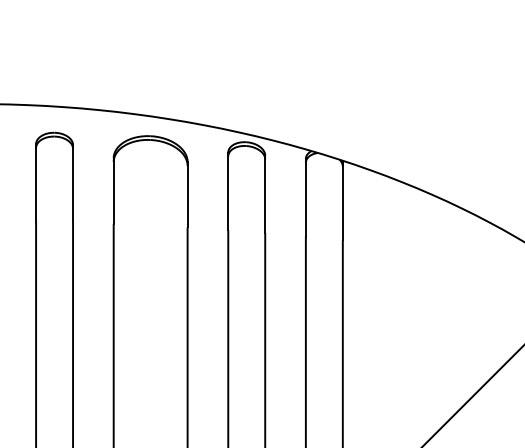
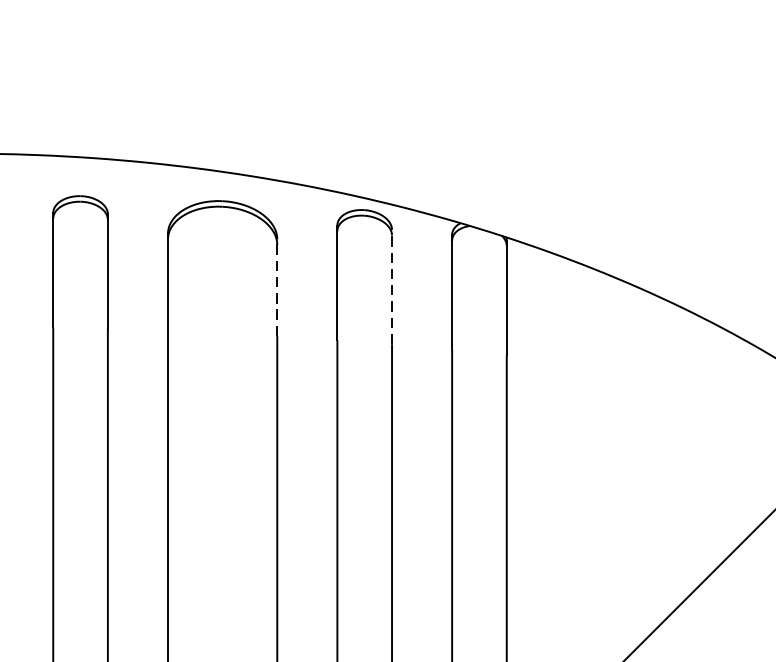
line: (187, 194) -> (277, 287), solid -> dashed
line: (265, 194) -> (392, 287), solid -> dashed

